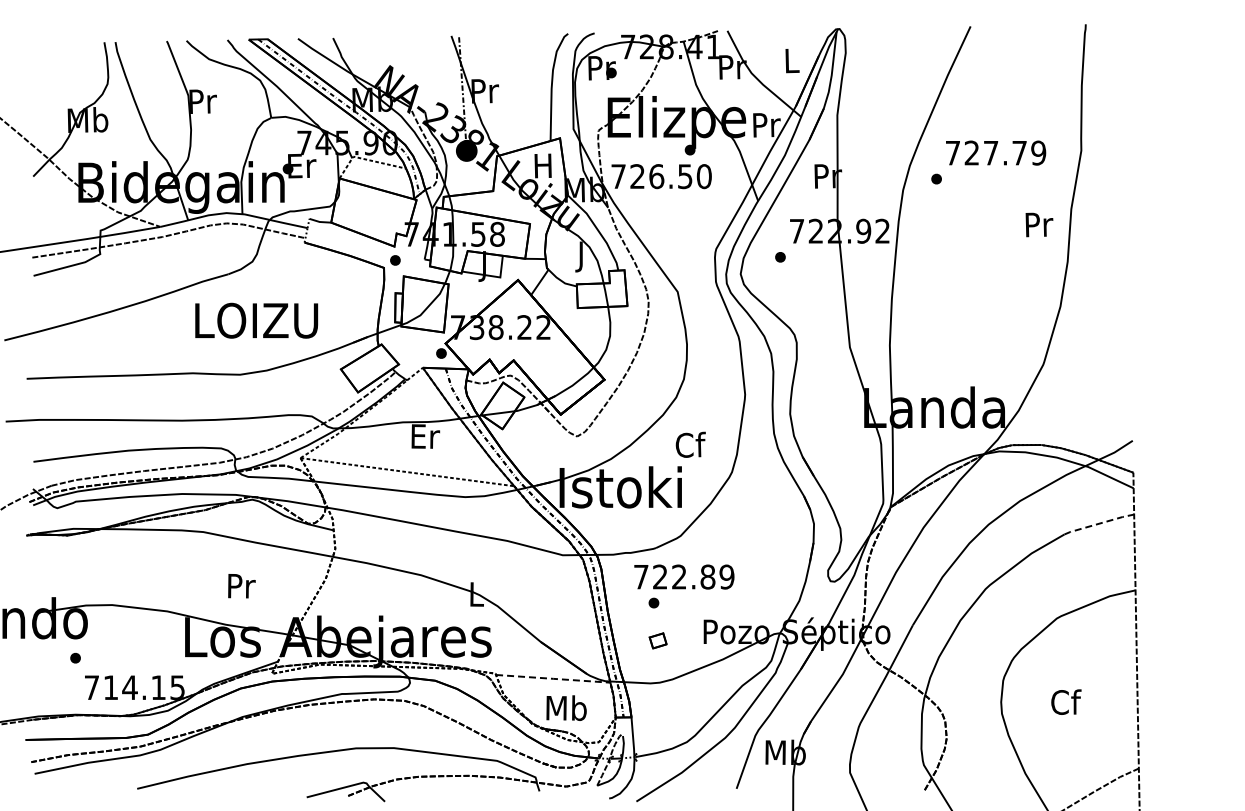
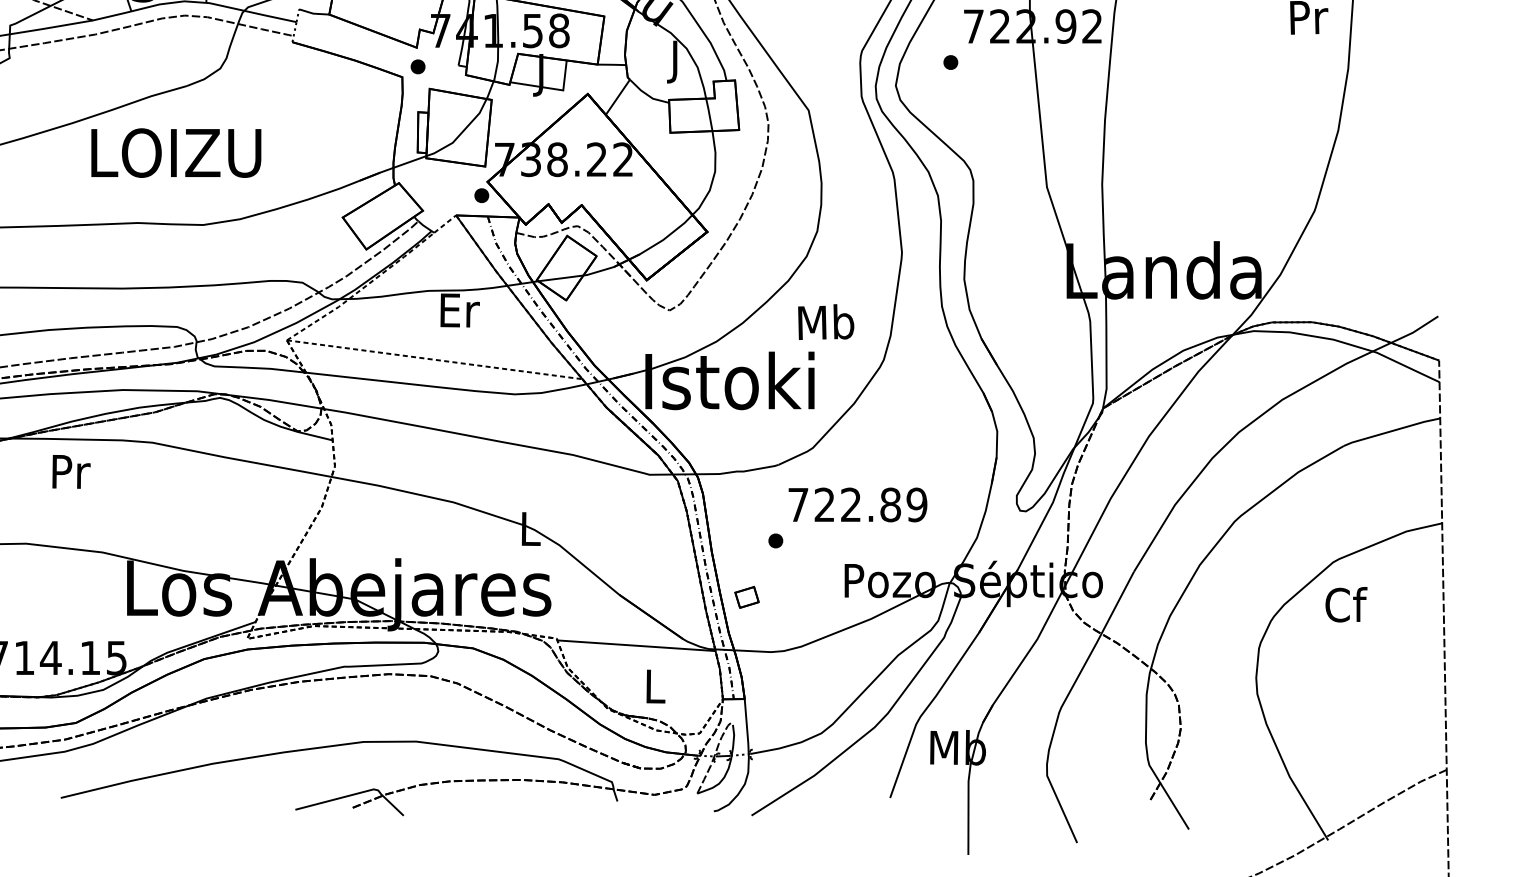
text: (256, 320) -> (176, 152), moved
text: (690, 444) -> (826, 321), Cf -> Mb
line: (1098, 523) -> (1390, 430), dashed -> solid
text: (684, 576) -> (858, 504), moved
text: (241, 586) -> (70, 472), moved
part: (657, 640) -> (746, 596), moved
line: (553, 678) -> (636, 645), dashed -> solid
text: (1066, 701) -> (1346, 603), moved
text: (566, 707) -> (654, 685), Mb -> L

